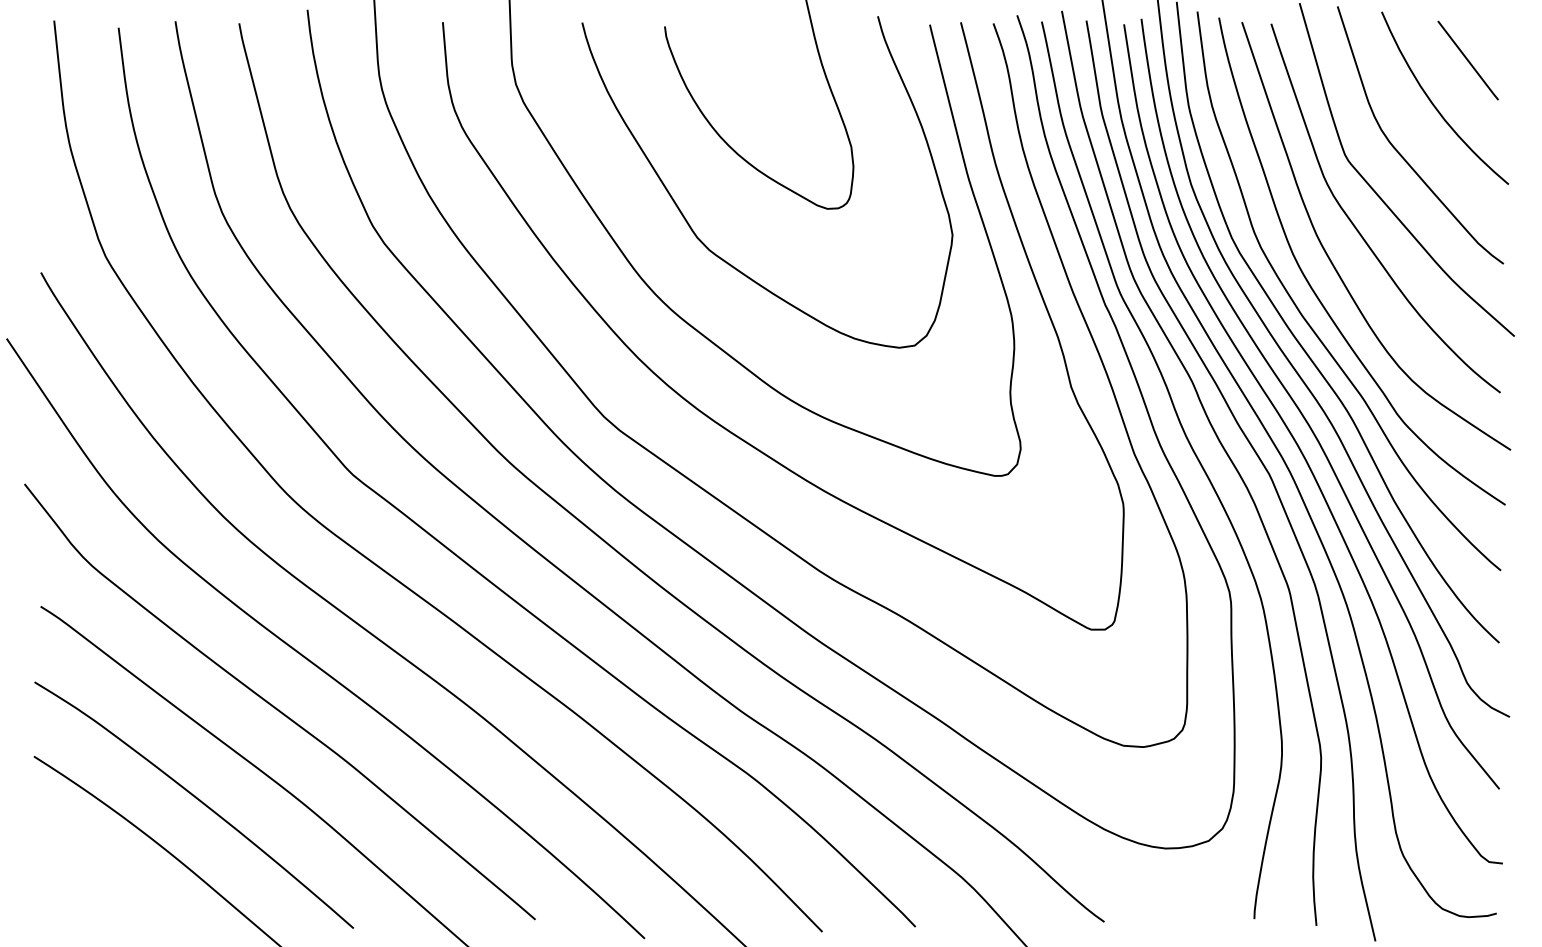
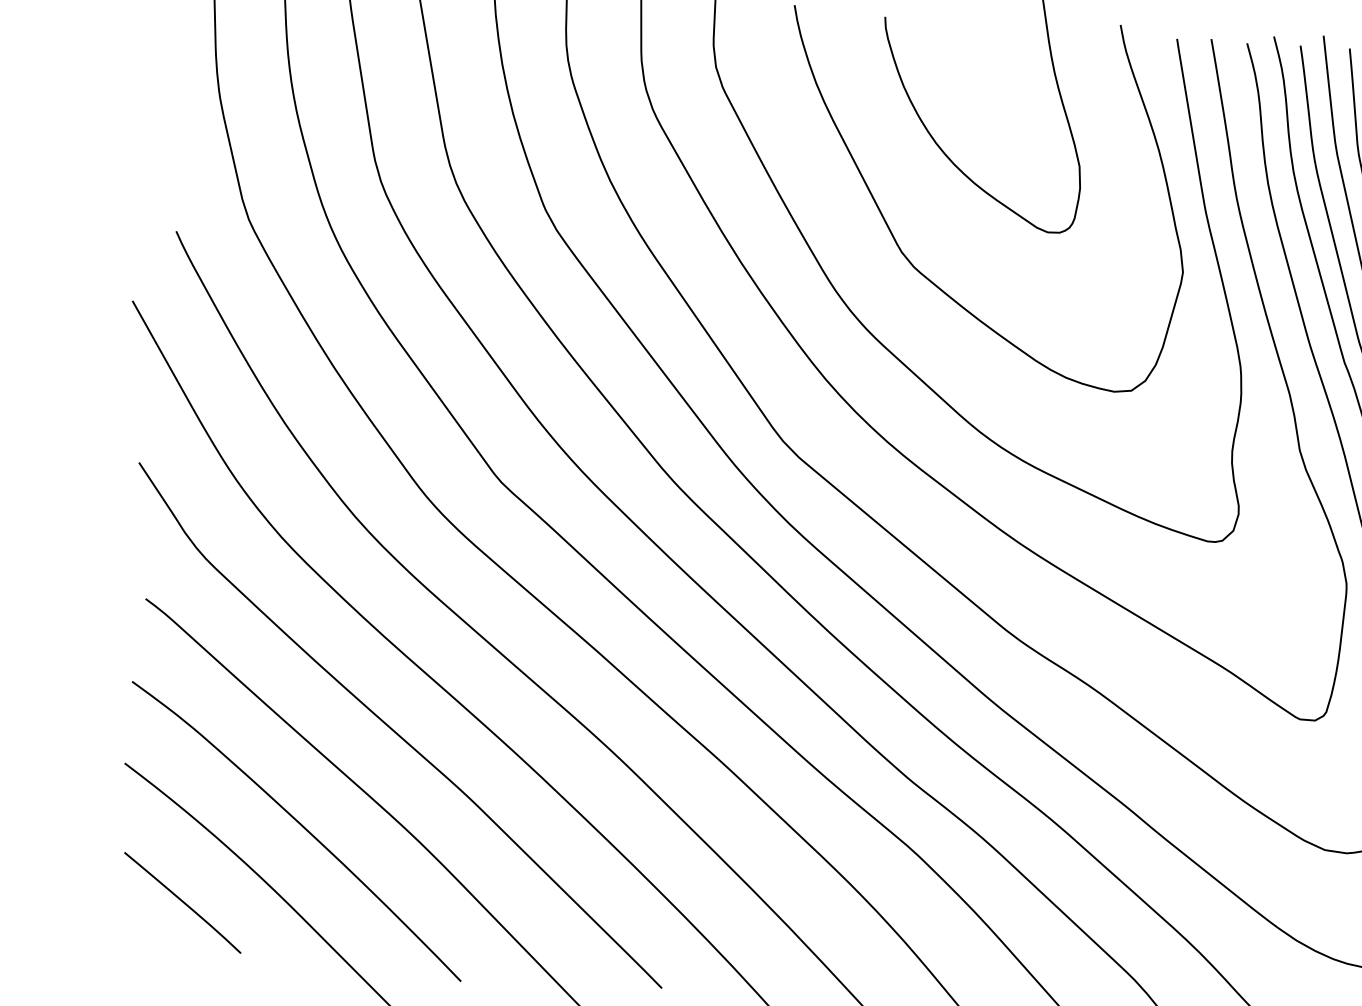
curve: (96, 877) -> (182, 902), added

